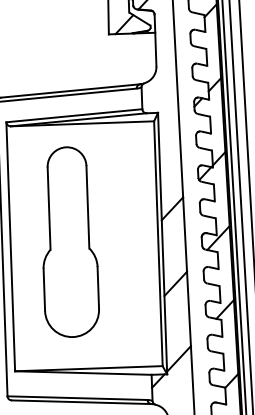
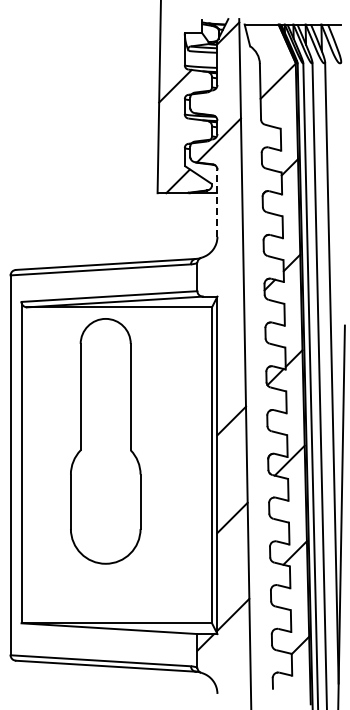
line: (155, 40) -> (217, 203), solid -> dashed
part: (69, 242) -> (105, 441), moved

